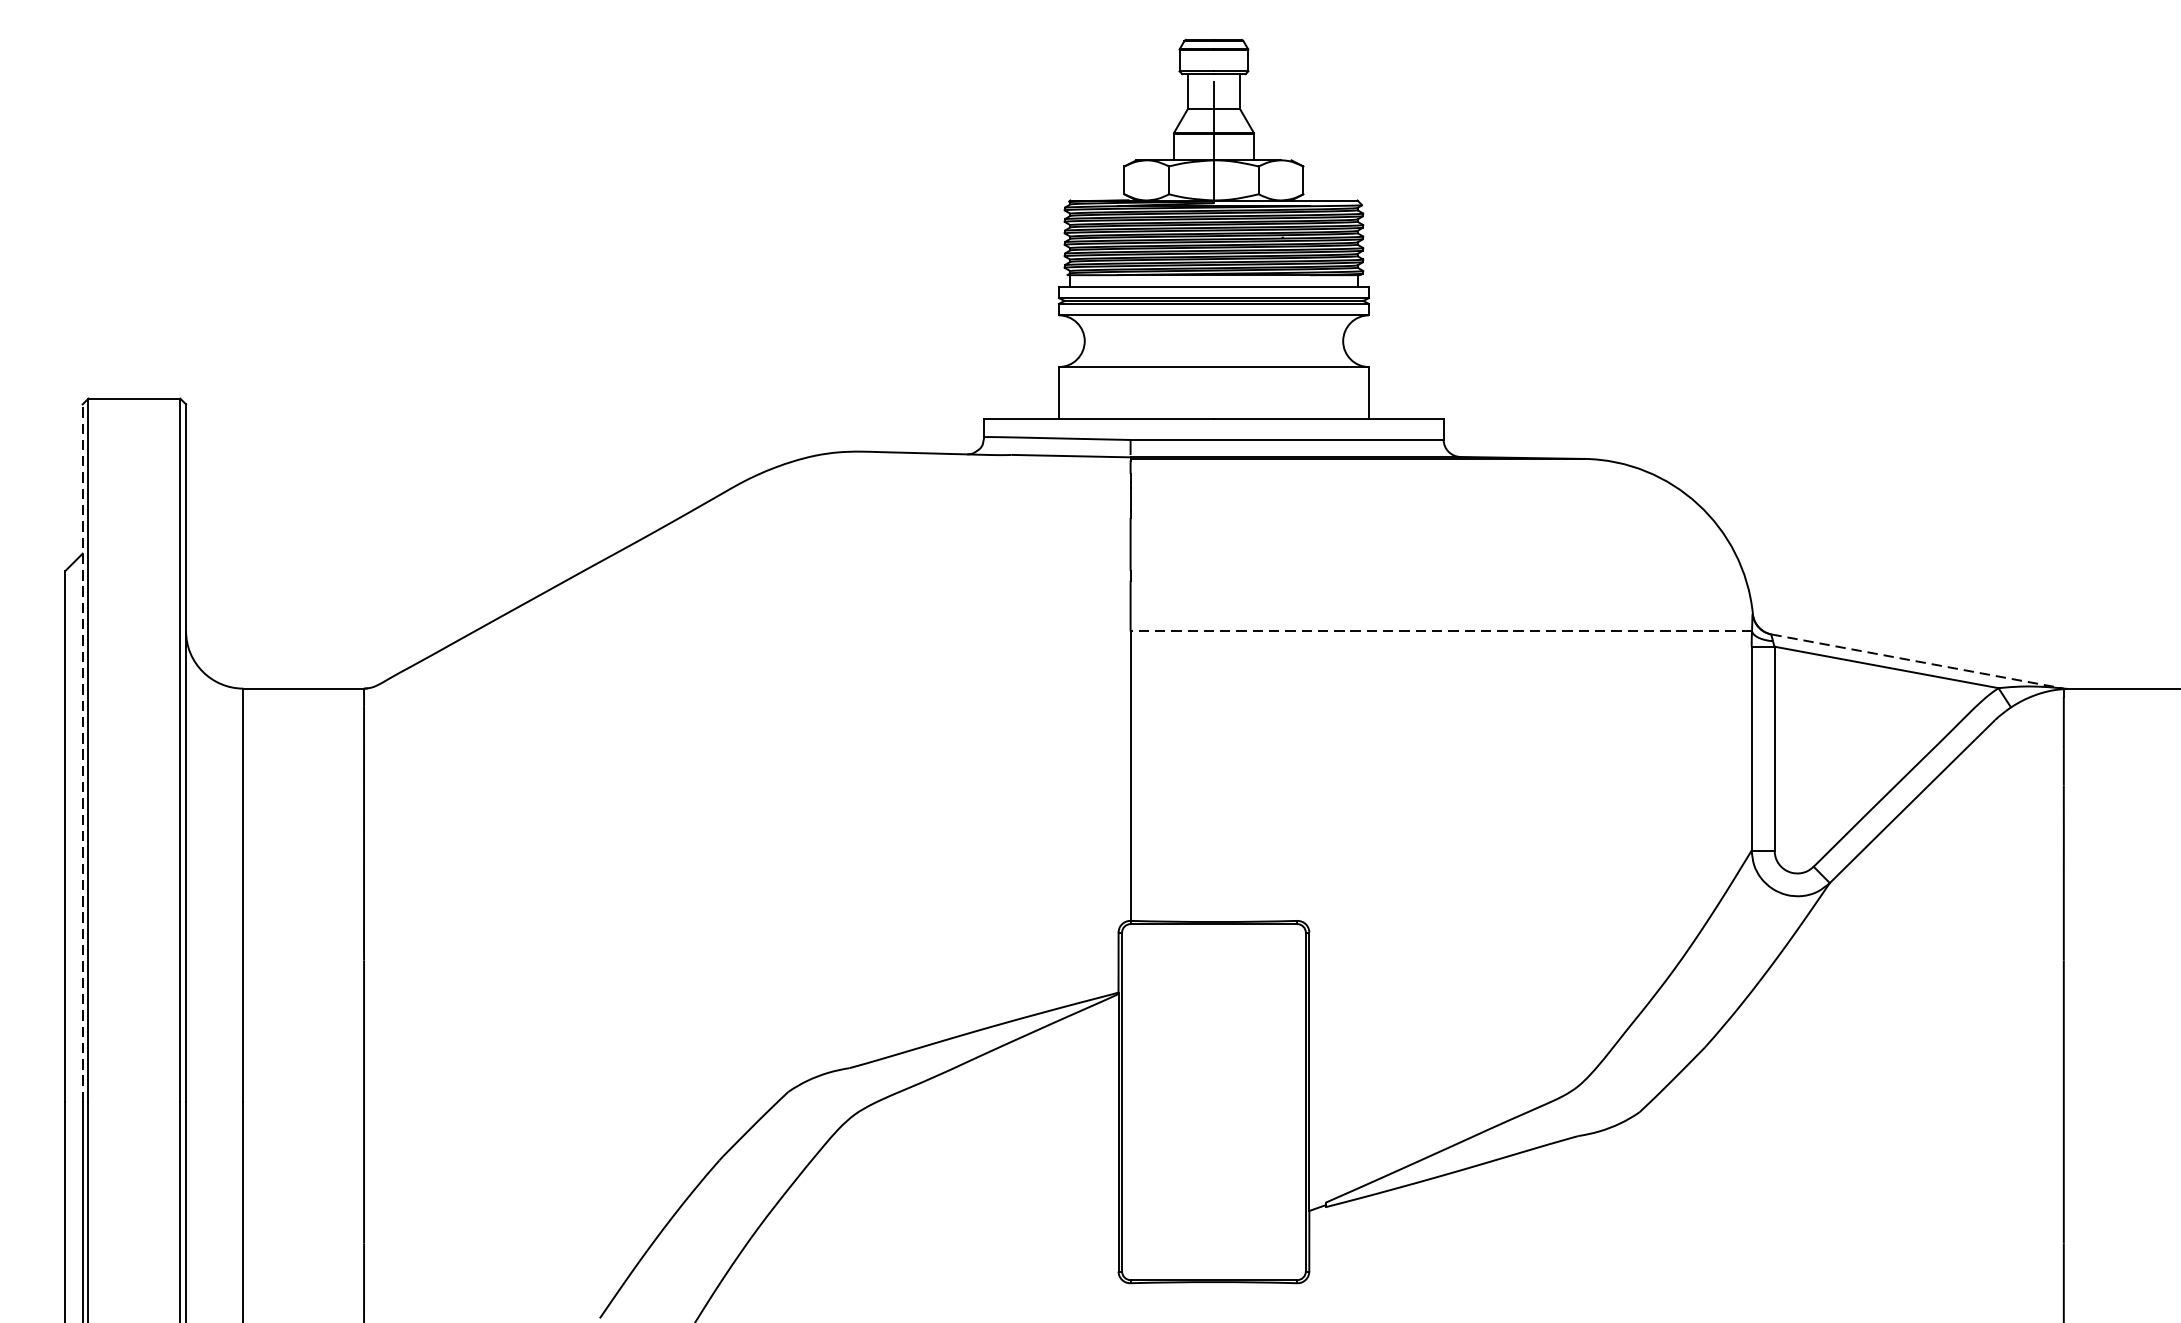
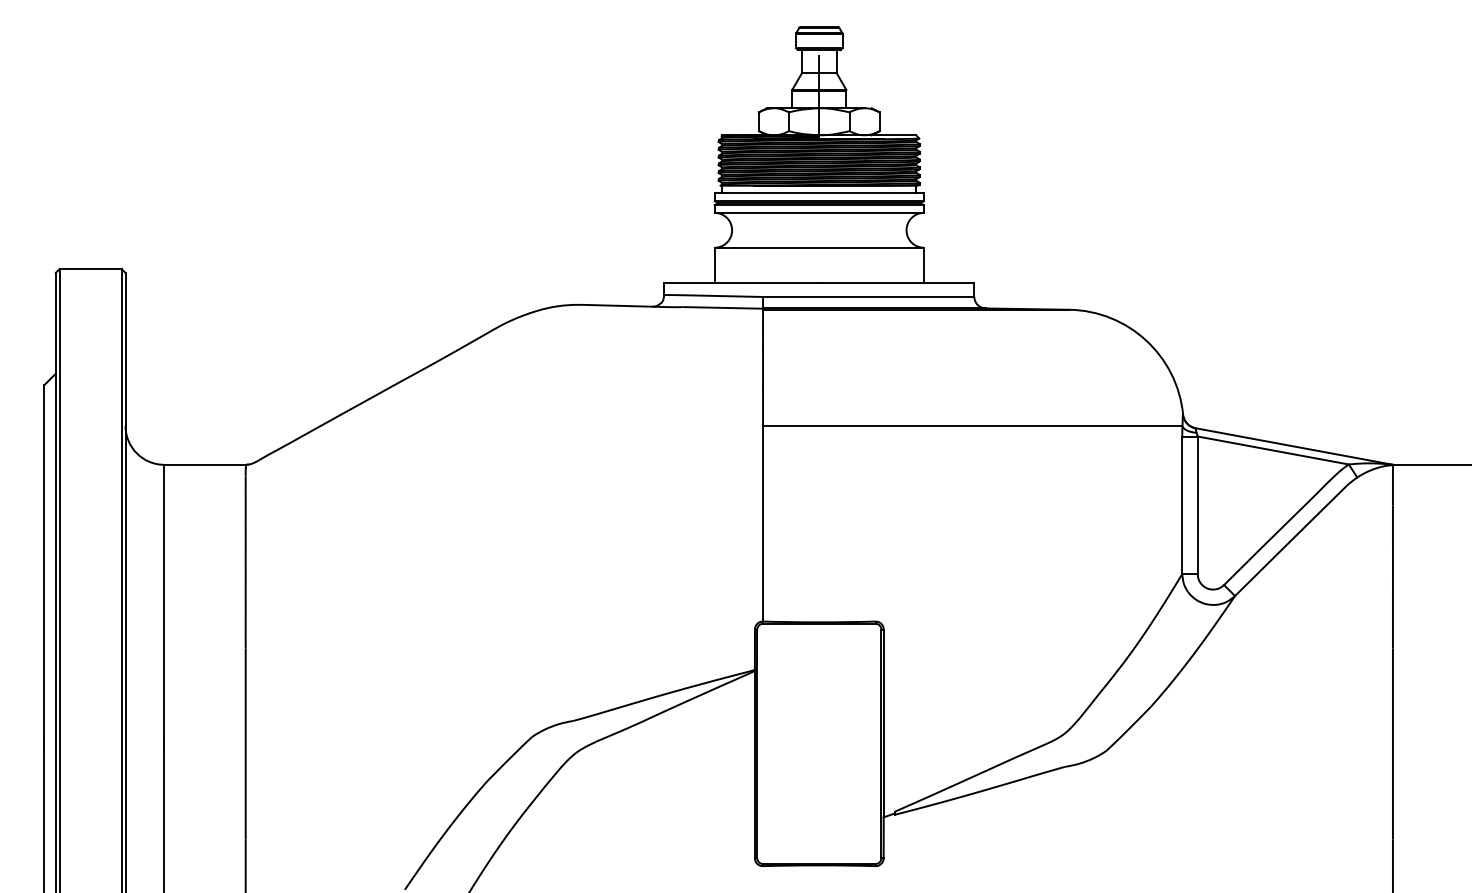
line: (1440, 631) -> (972, 426), dashed -> solid
line: (1917, 661) -> (1294, 446), dashed -> solid
line: (82, 751) -> (55, 507), dashed -> solid

